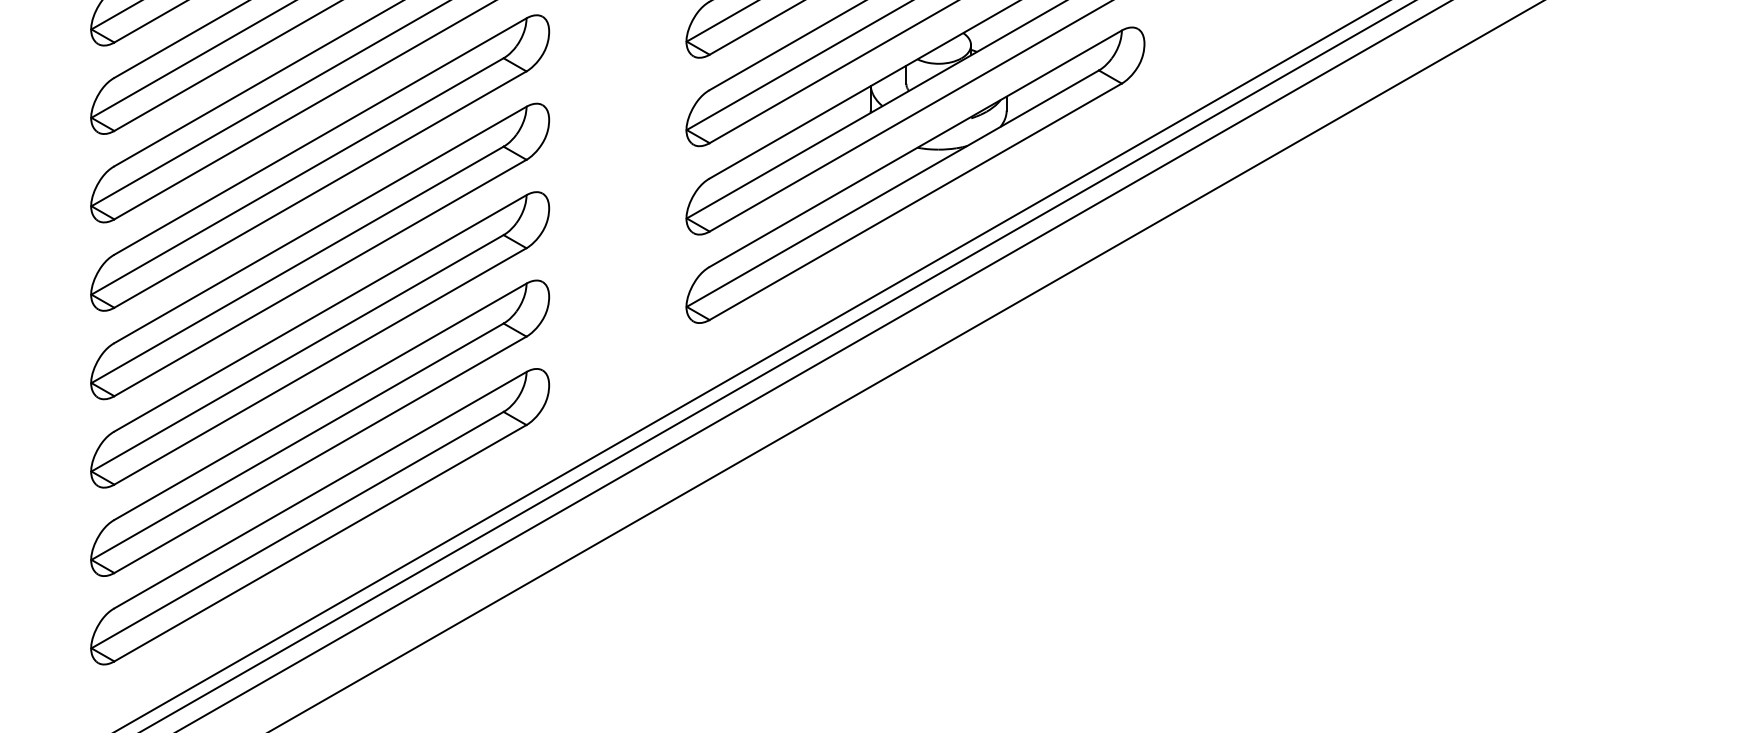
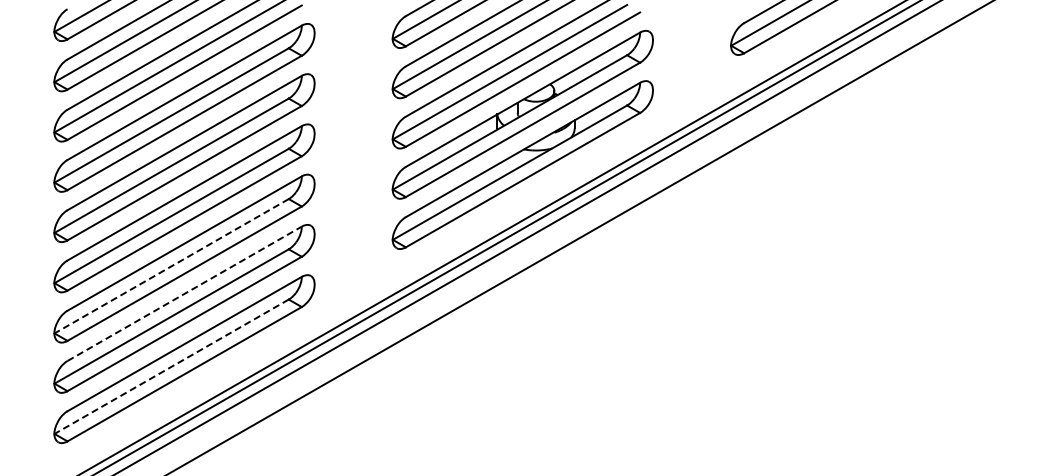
line: (297, 353) -> (171, 266), solid -> dashed
line: (321, 401) -> (185, 293), solid -> dashed
line: (297, 531) -> (171, 367), solid -> dashed

